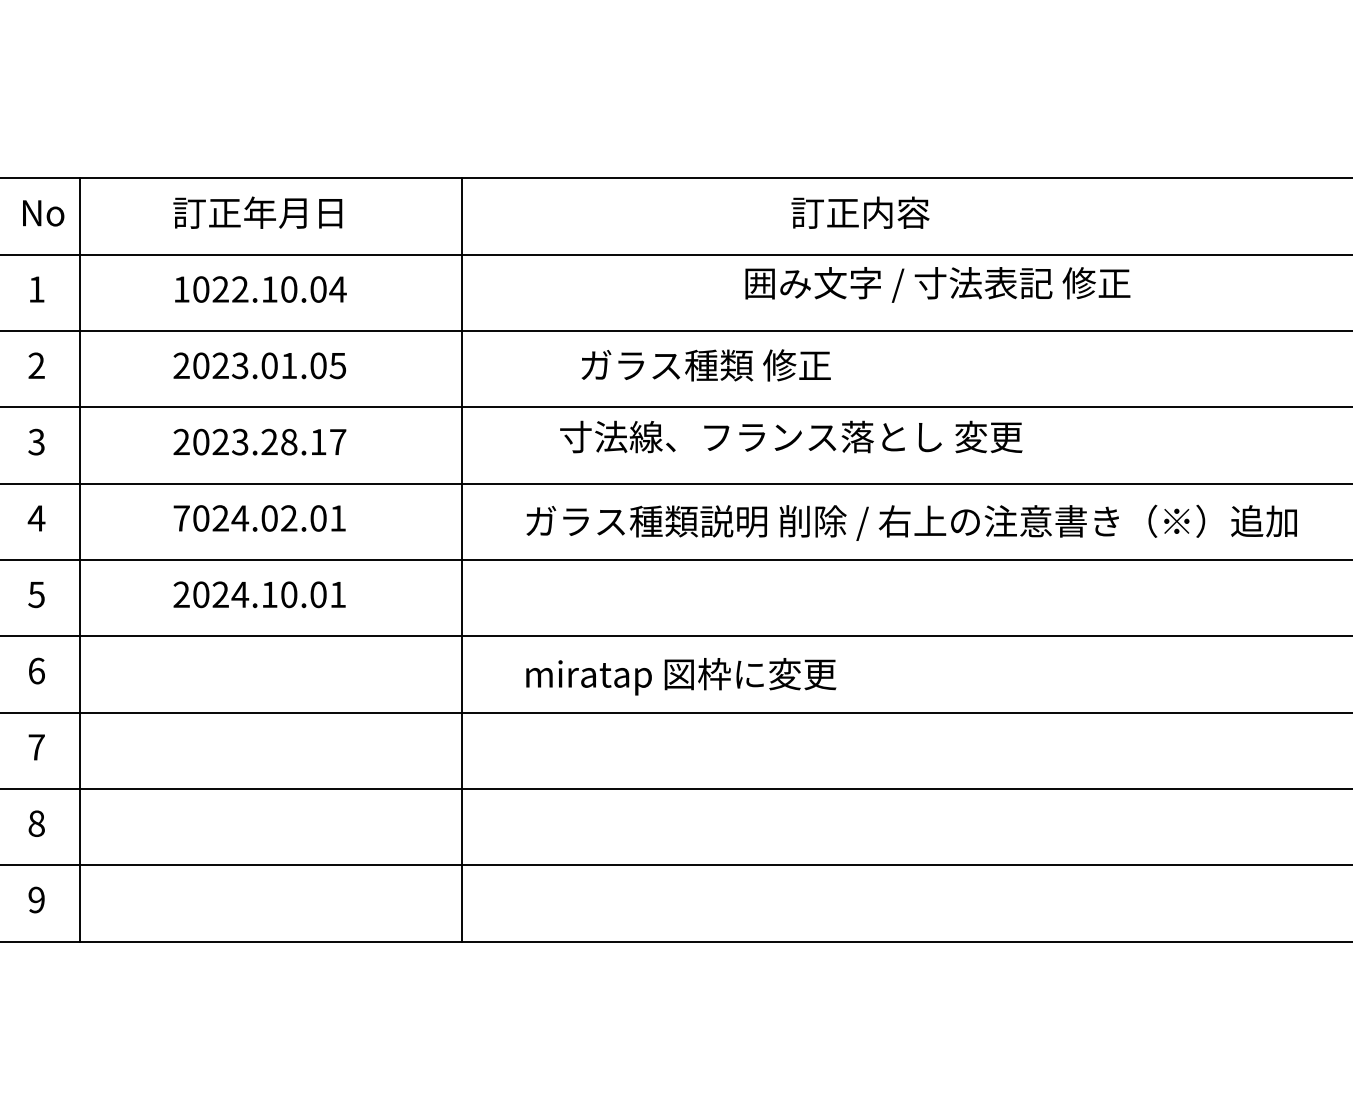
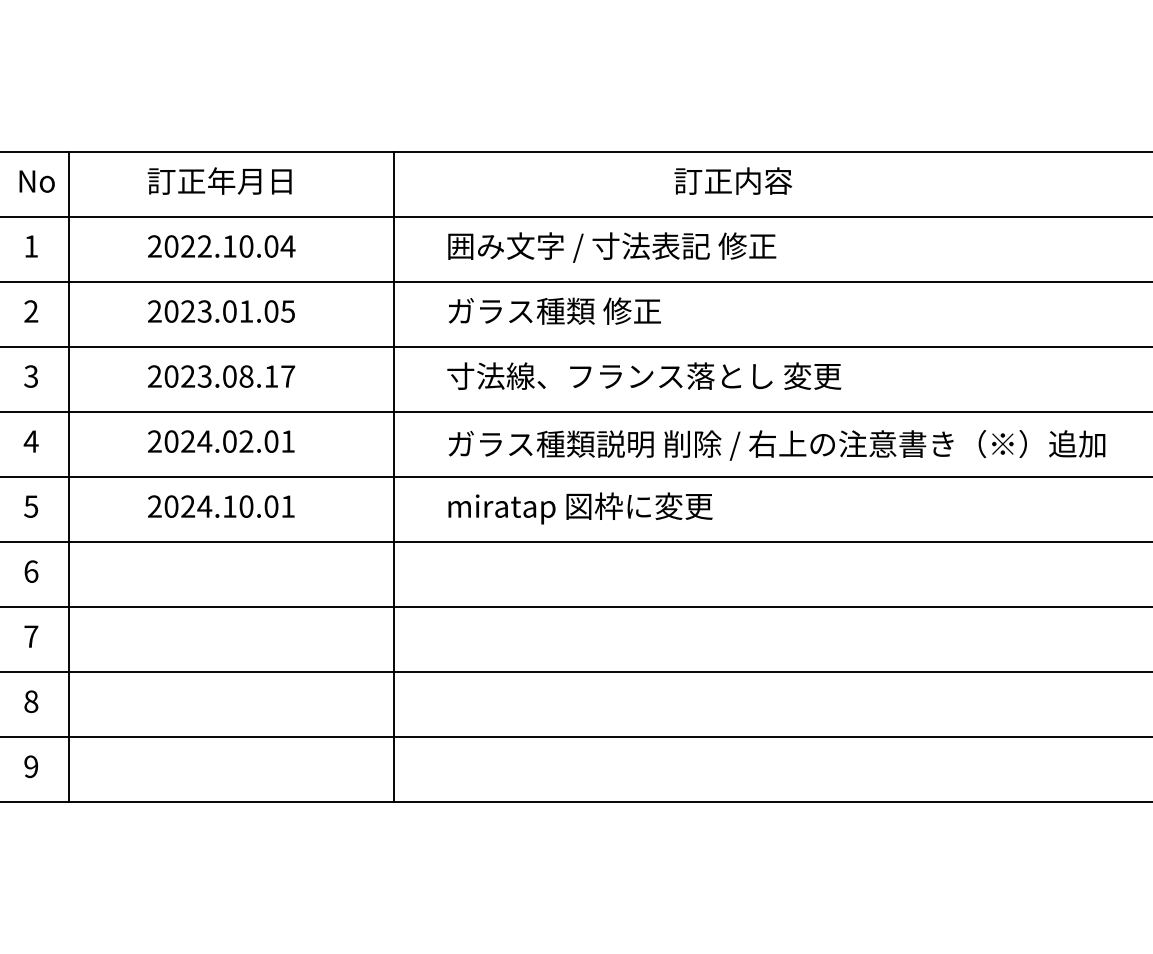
text: (938, 284) -> (612, 247), moved
text: (181, 289) -> (154, 246), 1022.10.04 -> 2022.10.04
text: (705, 364) -> (554, 310), moved
text: (791, 436) -> (644, 375), moved
text: (269, 442) -> (229, 376), 2023.28.17 -> 2023.08.17
text: (181, 518) -> (154, 441), 7024.02.01 -> 2024.02.01
text: (681, 676) -> (580, 508), moved

